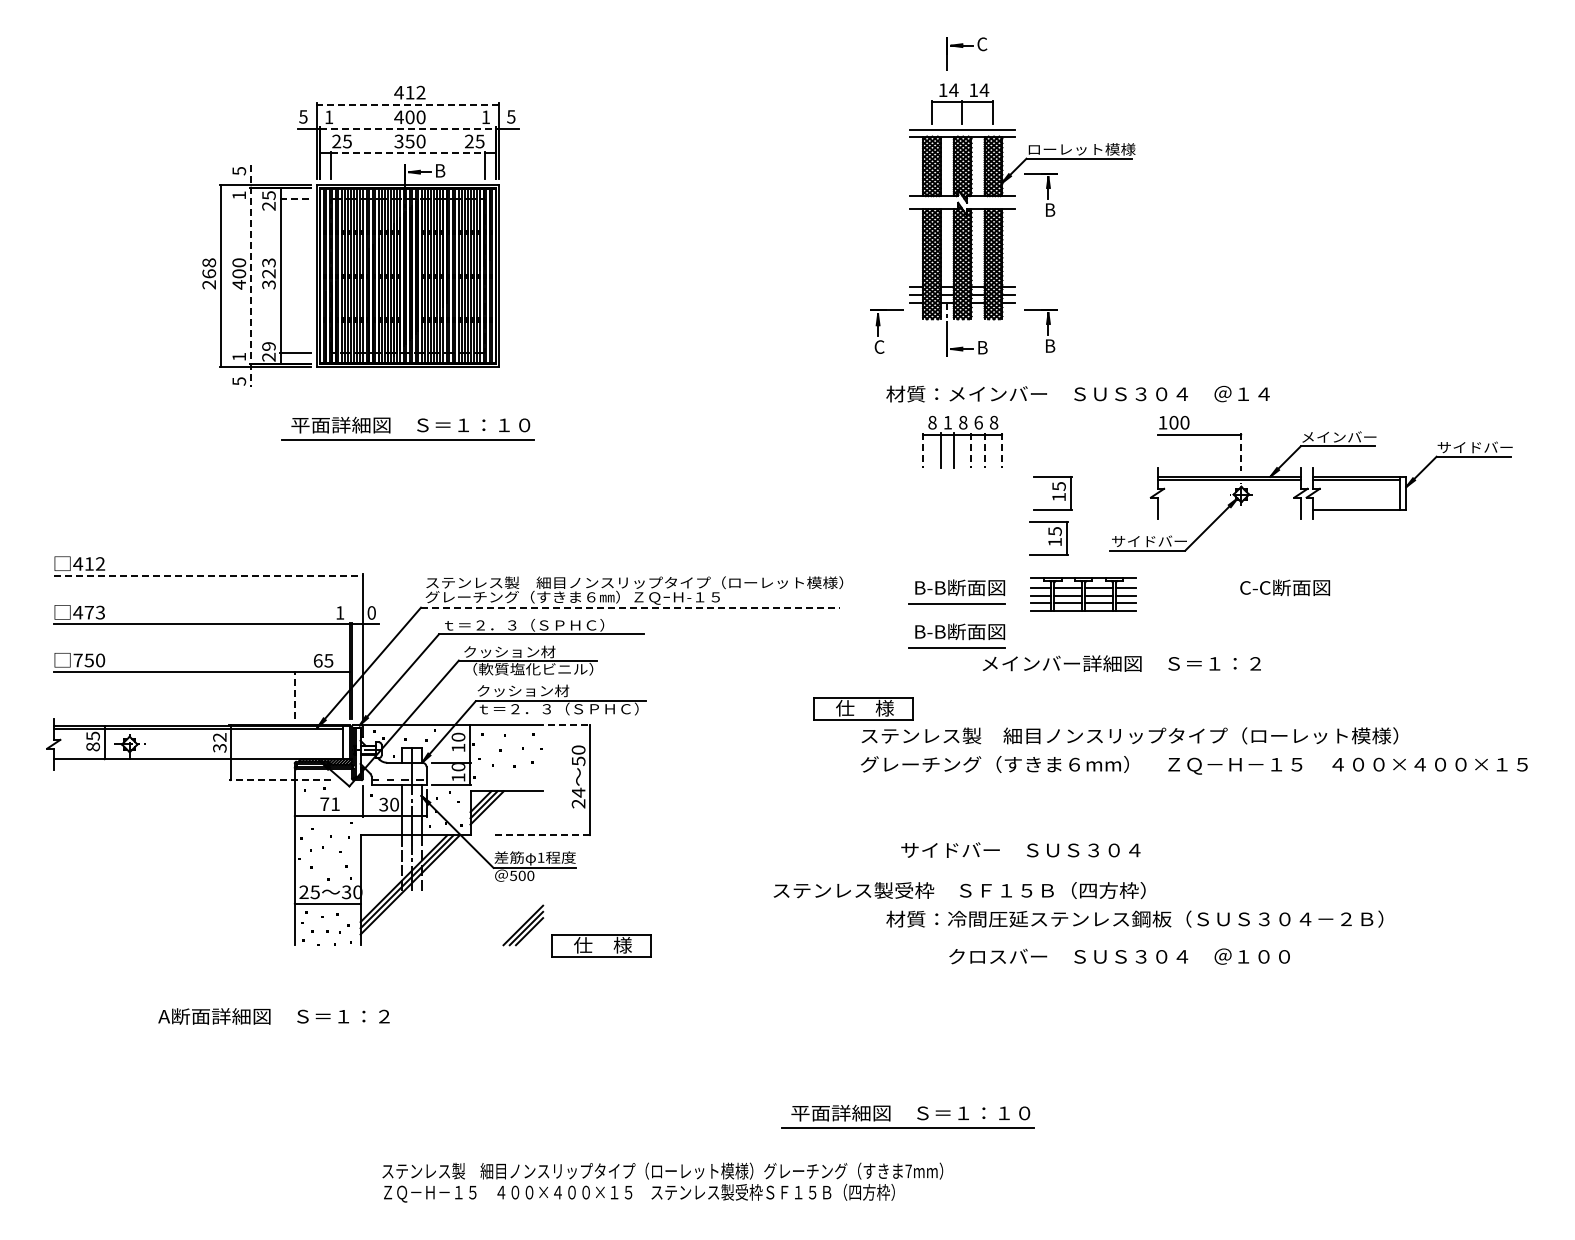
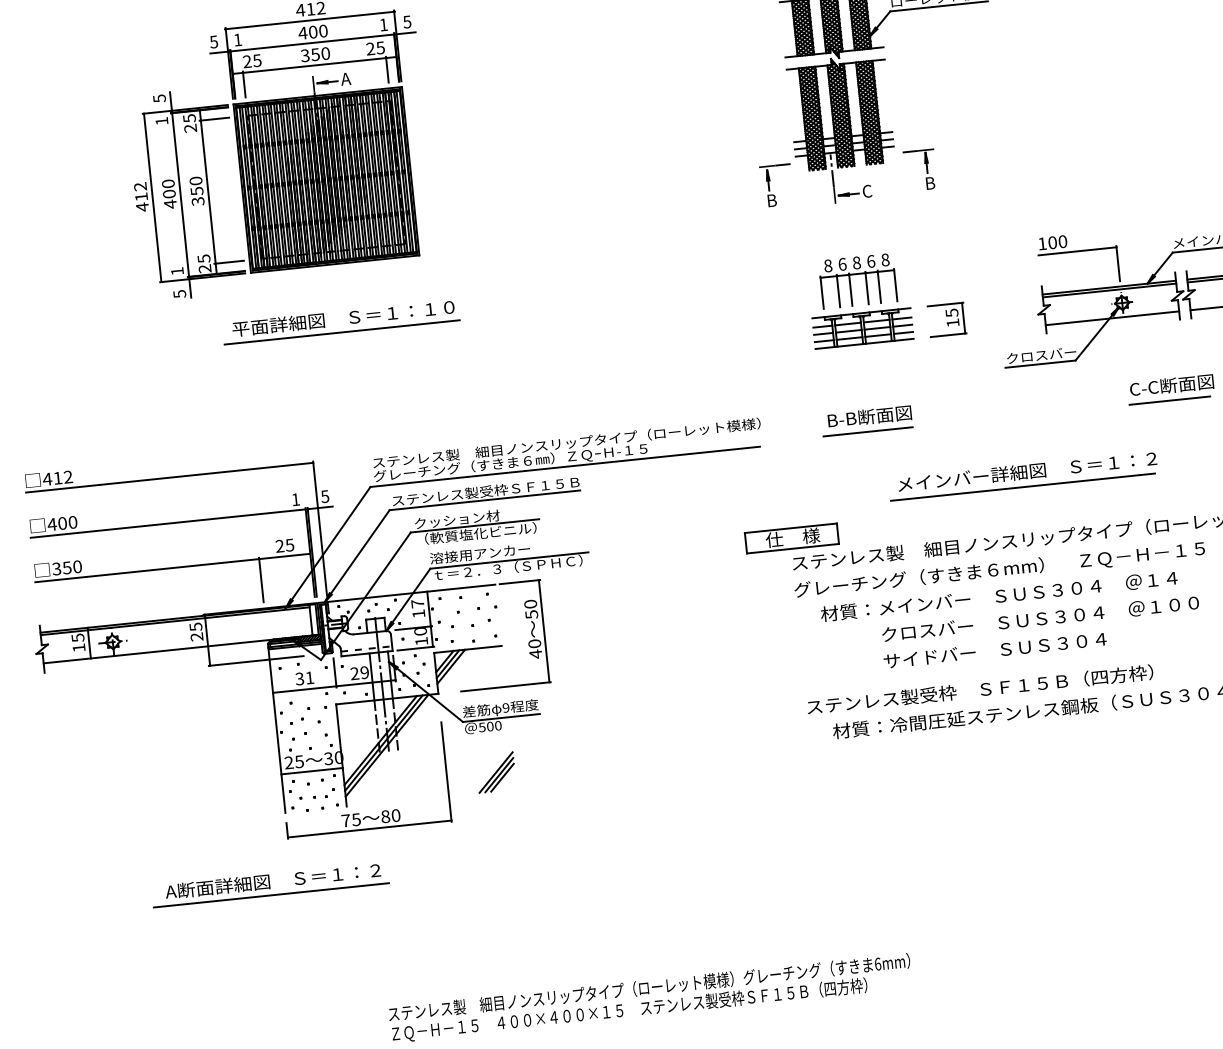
line: (408, 104) -> (310, 20), dashed -> solid
line: (407, 128) -> (311, 42), dashed -> solid
line: (407, 152) -> (314, 65), dashed -> solid
text: (439, 170) -> (345, 78), B -> A
part: (1047, 194) -> (913, 42), removed
line: (295, 199) -> (214, 119), dashed -> solid
text: (268, 268) -> (196, 186), 323 -> 350
text: (209, 273) -> (141, 196), 268 -> 412
line: (251, 276) -> (181, 195), dashed -> solid
text: (268, 346) -> (203, 258), 29 -> 25
text: (879, 346) -> (771, 200), C -> B
text: (982, 347) -> (867, 191), B -> C
text: (1077, 393) -> (998, 595), moved
text: (948, 422) -> (843, 264), 1 -> 6
line: (923, 451) -> (822, 293), dashed -> solid
line: (971, 451) -> (867, 288), dashed -> solid
line: (984, 451) -> (879, 287), dashed -> solid
line: (1002, 451) -> (896, 285), dashed -> solid
line: (1241, 452) -> (1118, 263), dashed -> solid
line: (1229, 509) -> (1112, 318), added
part: (1048, 538) -> (947, 362), removed
text: (1133, 541) -> (1026, 357), サイドバー -> クロスバー
line: (208, 575) -> (169, 477), dashed -> solid
part: (1083, 594) -> (862, 328), moved
line: (1281, 603) -> (1170, 400), added
line: (631, 607) -> (566, 466), dashed -> solid
text: (94, 612) -> (67, 522), 473 -> 400
text: (371, 612) -> (324, 496), 0 -> 5
text: (543, 625) -> (486, 491), ｔ＝２．３（ＳＰＨＣ） -> ステンレス製受枠ＳＦ１５Ｂ
part: (956, 635) -> (870, 461), removed
text: (77, 660) -> (56, 569), 750 -> 350
text: (317, 660) -> (279, 546), 65 -> 25
line: (1115, 679) -> (1023, 487), added
text: (529, 690) -> (479, 553), クッション材 -> 溶接用アンカー
line: (294, 694) -> (261, 579), dashed -> solid
line: (569, 725) -> (519, 582), dashed -> solid
text: (458, 736) -> (417, 603), 10 -> 17
text: (219, 742) -> (196, 631), 32 -> 25
text: (92, 746) -> (78, 647), 85 -> 15
line: (280, 780) -> (256, 661), dashed -> solid
text: (578, 797) -> (535, 648), 24 -> 40
text: (324, 804) -> (299, 679), 71 -> 31
text: (388, 804) -> (359, 673), 30 -> 29
line: (543, 835) -> (506, 687), dashed -> solid
text: (1020, 849) -> (994, 649), moved
text: (540, 857) -> (505, 707), 1 -> 9
text: (959, 890) -> (980, 689), moved
part: (601, 945) -> (570, 783), removed
part: (373, 953) -> (359, 813), added
text: (1119, 956) -> (1040, 618), moved
line: (270, 1031) -> (271, 895), added
part: (917, 1117) -> (881, 913), removed
text: (908, 1171) -> (877, 964), 7mm -> 6mm

